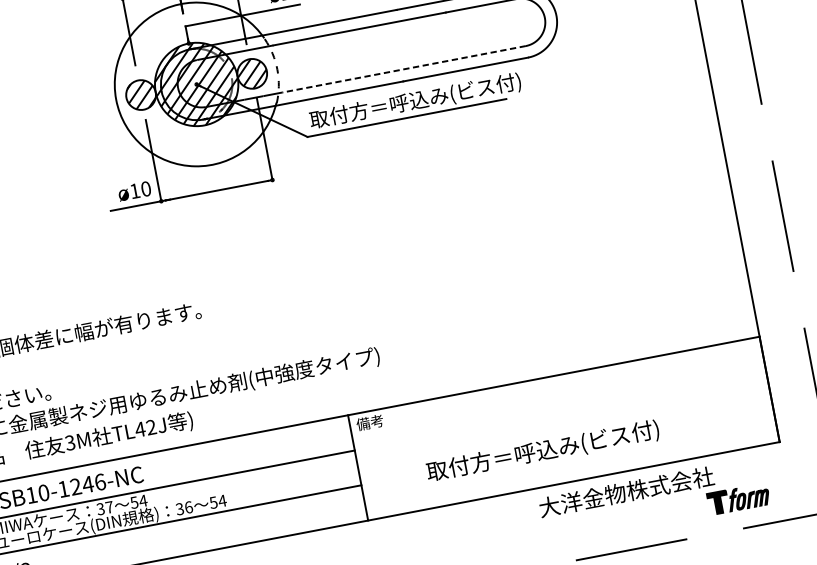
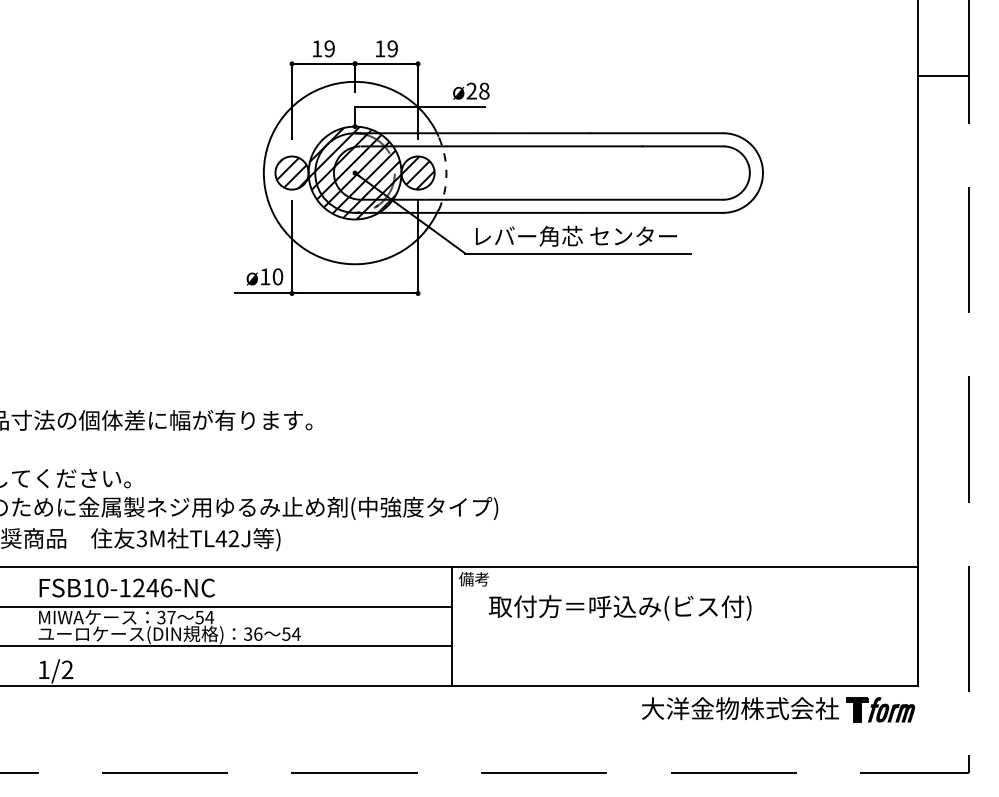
line: (404, 69) -> (585, 199), dashed -> solid
text: (415, 101) -> (590, 237), 取付方＝呼込み(ビス付) -> レバー角芯 センター
text: (543, 451) -> (620, 607), moved
part: (738, 498) -> (880, 709), moved

